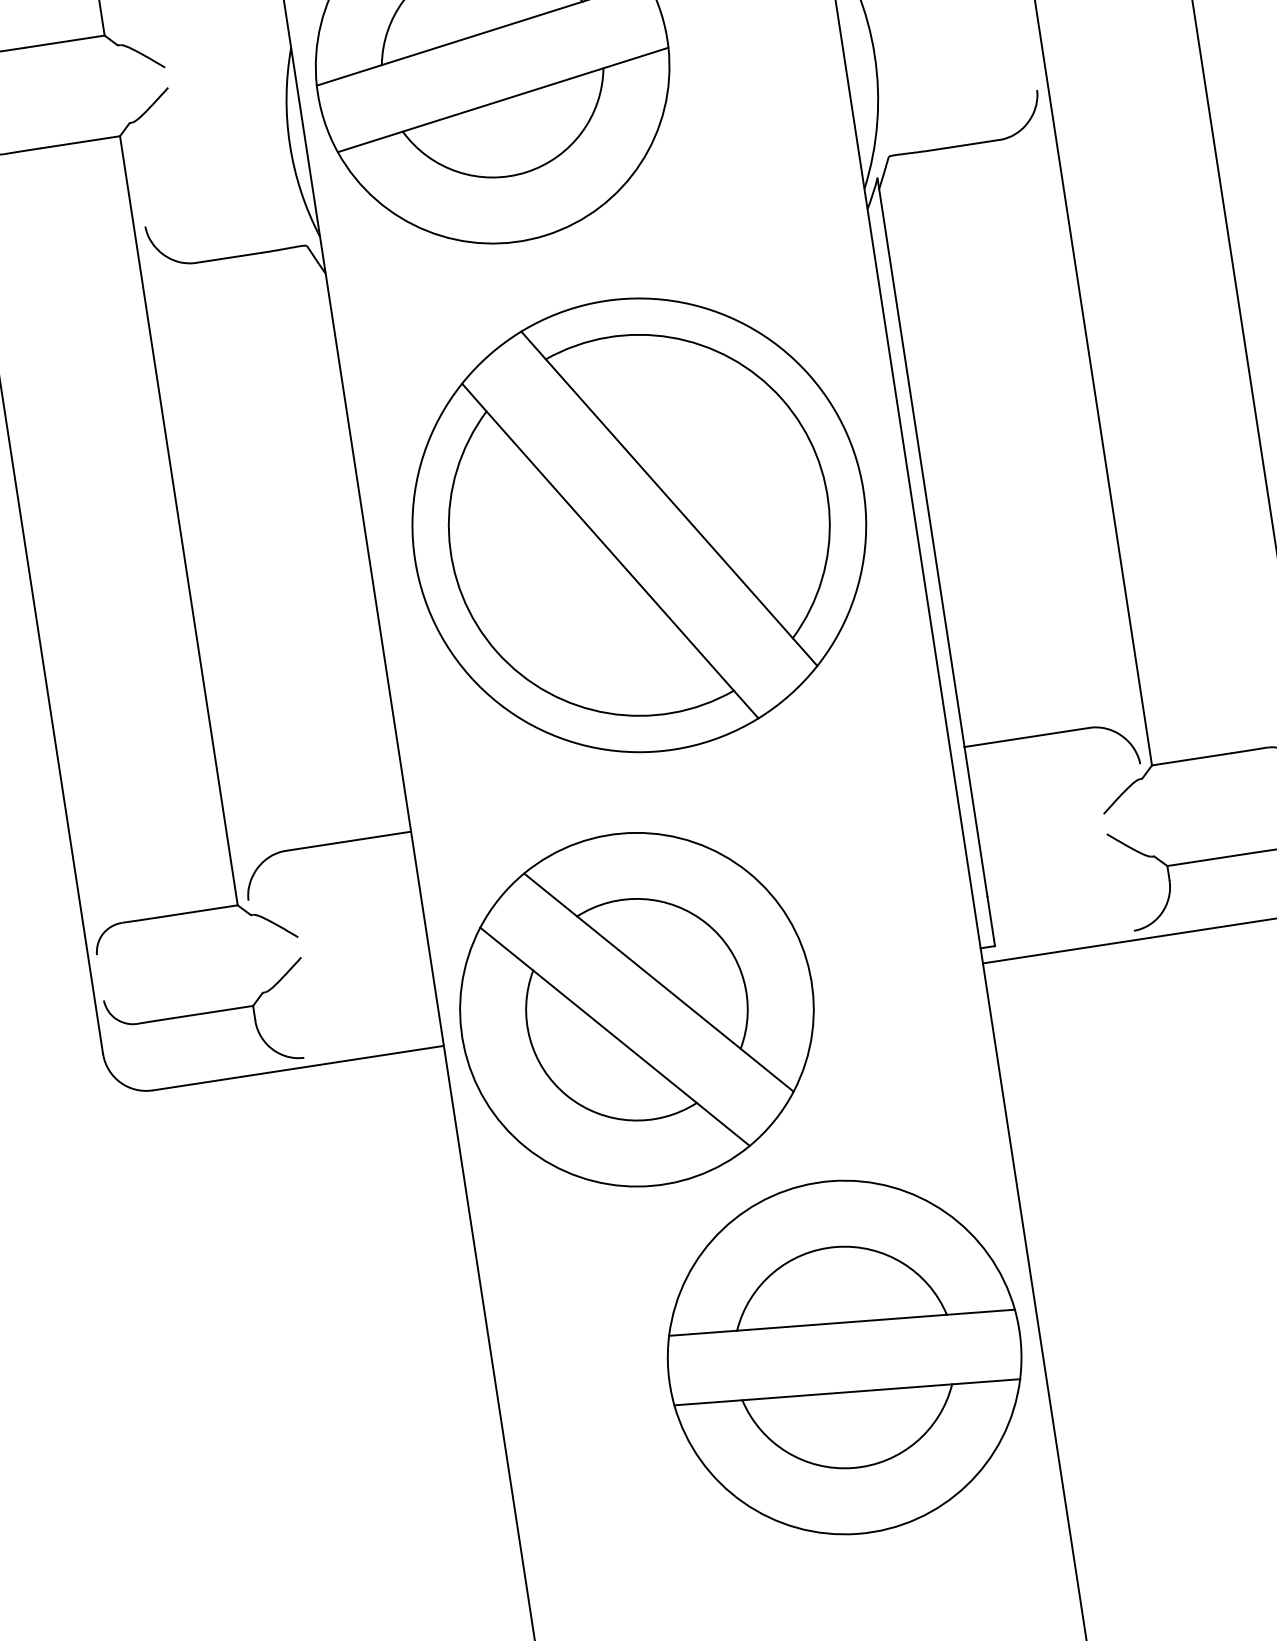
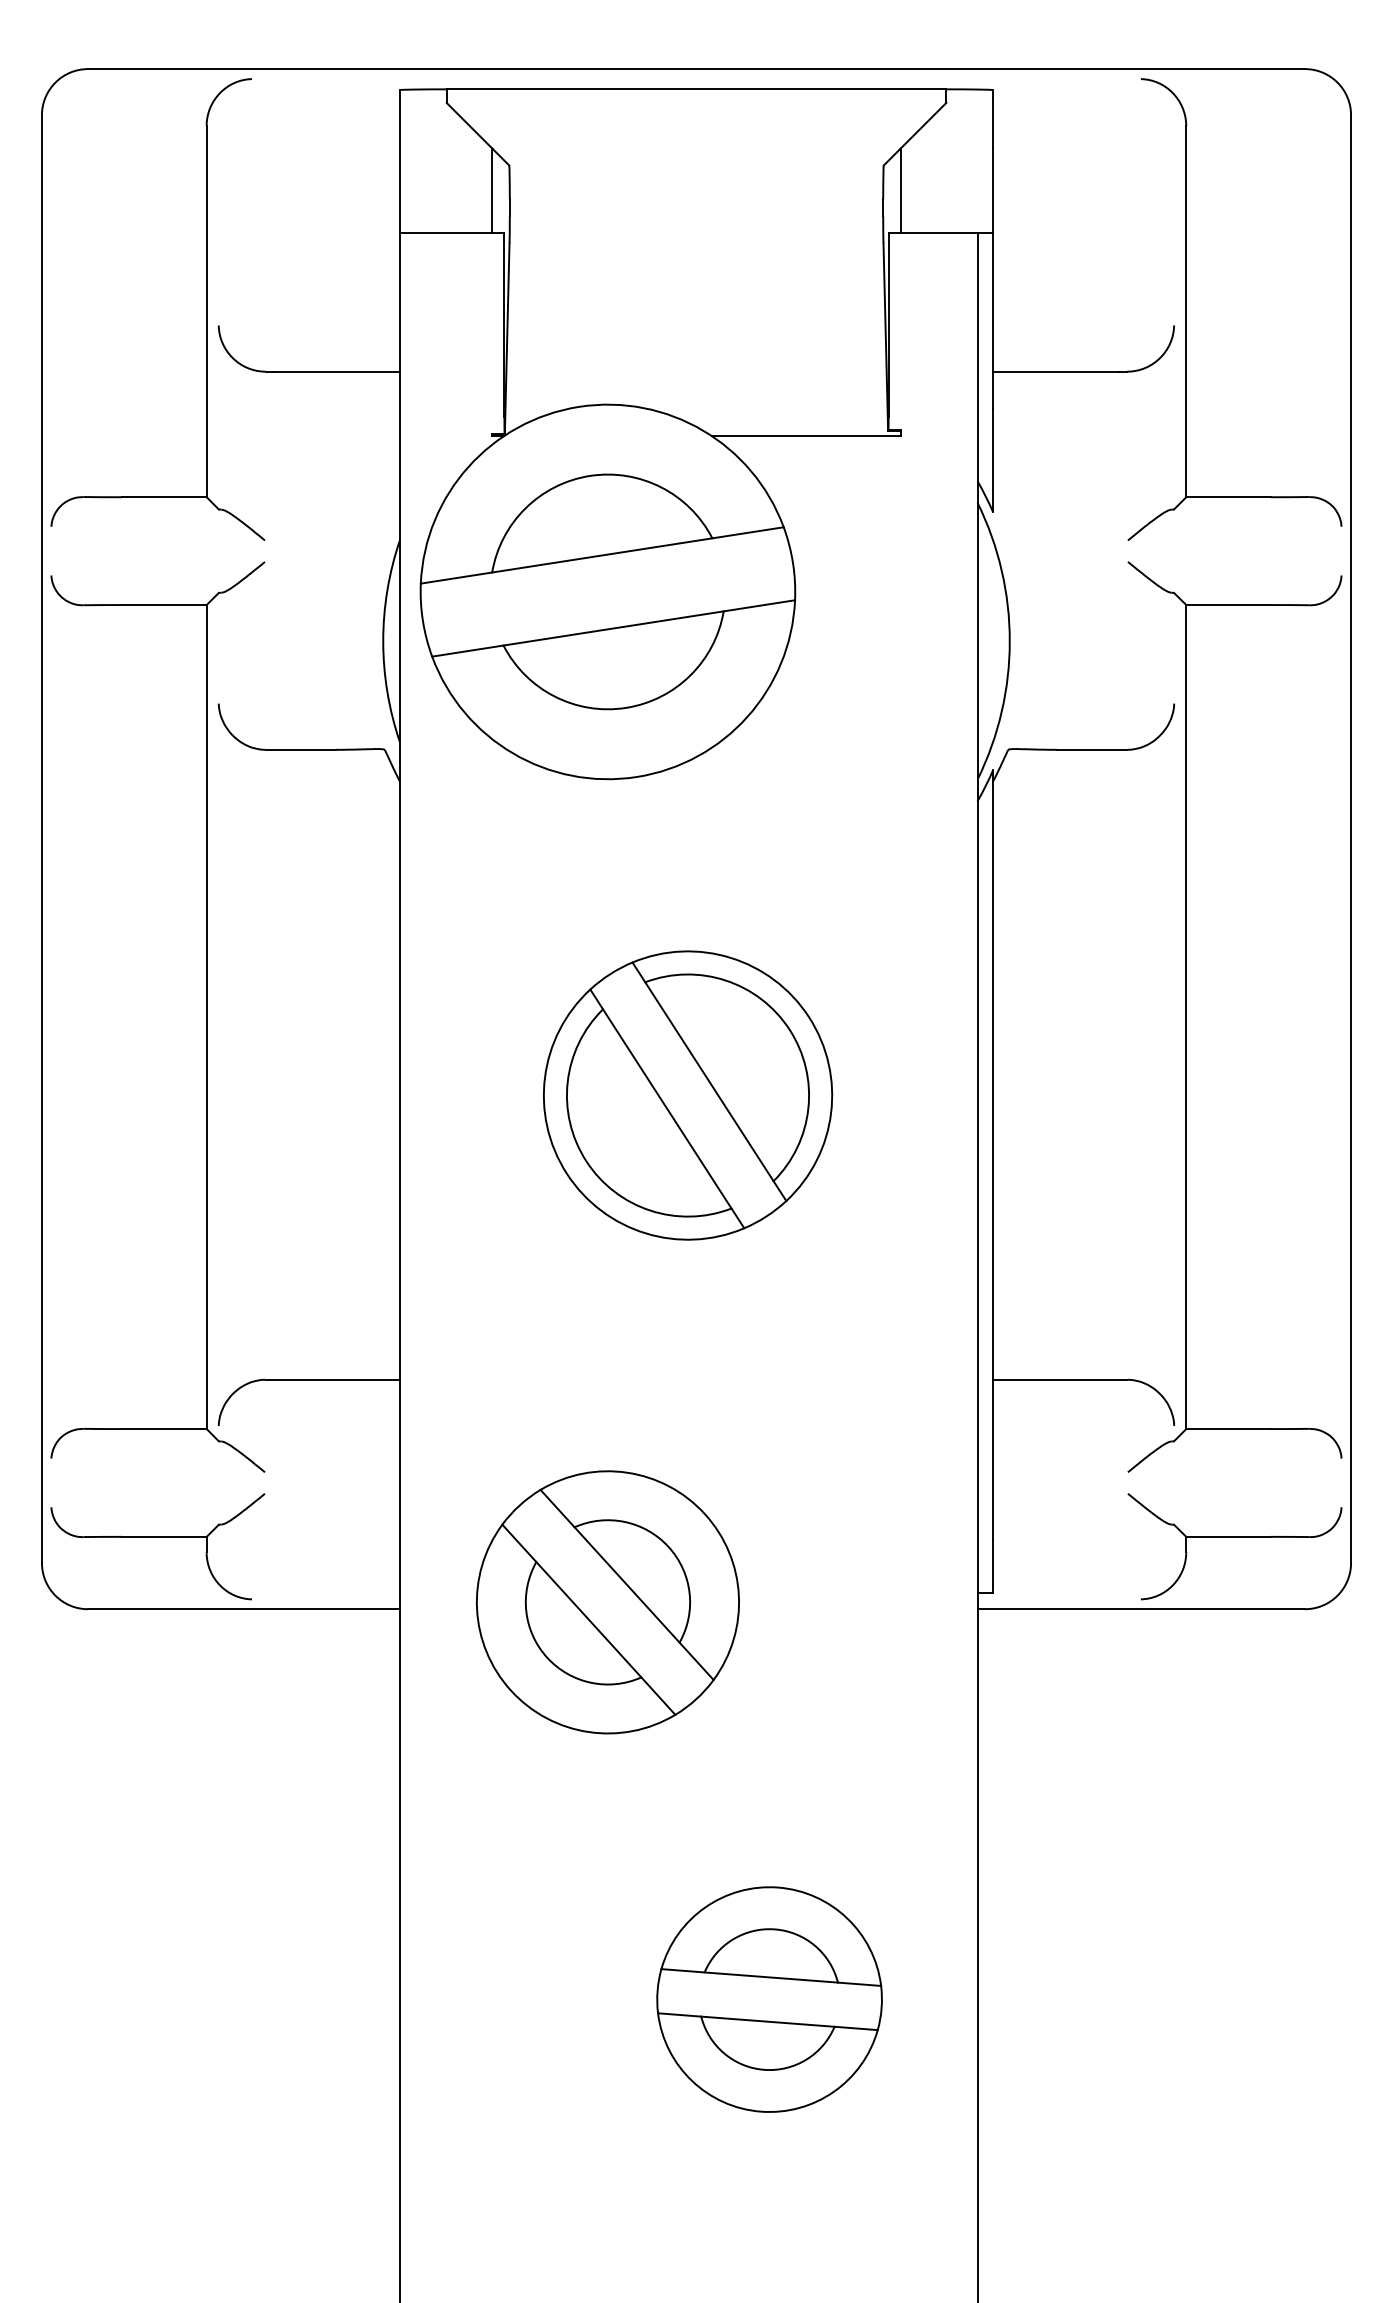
part: (638, 525) -> (687, 1095), size x0.6
part: (636, 1009) -> (607, 1602), size x0.7
part: (844, 1357) -> (769, 1999), size x0.6

